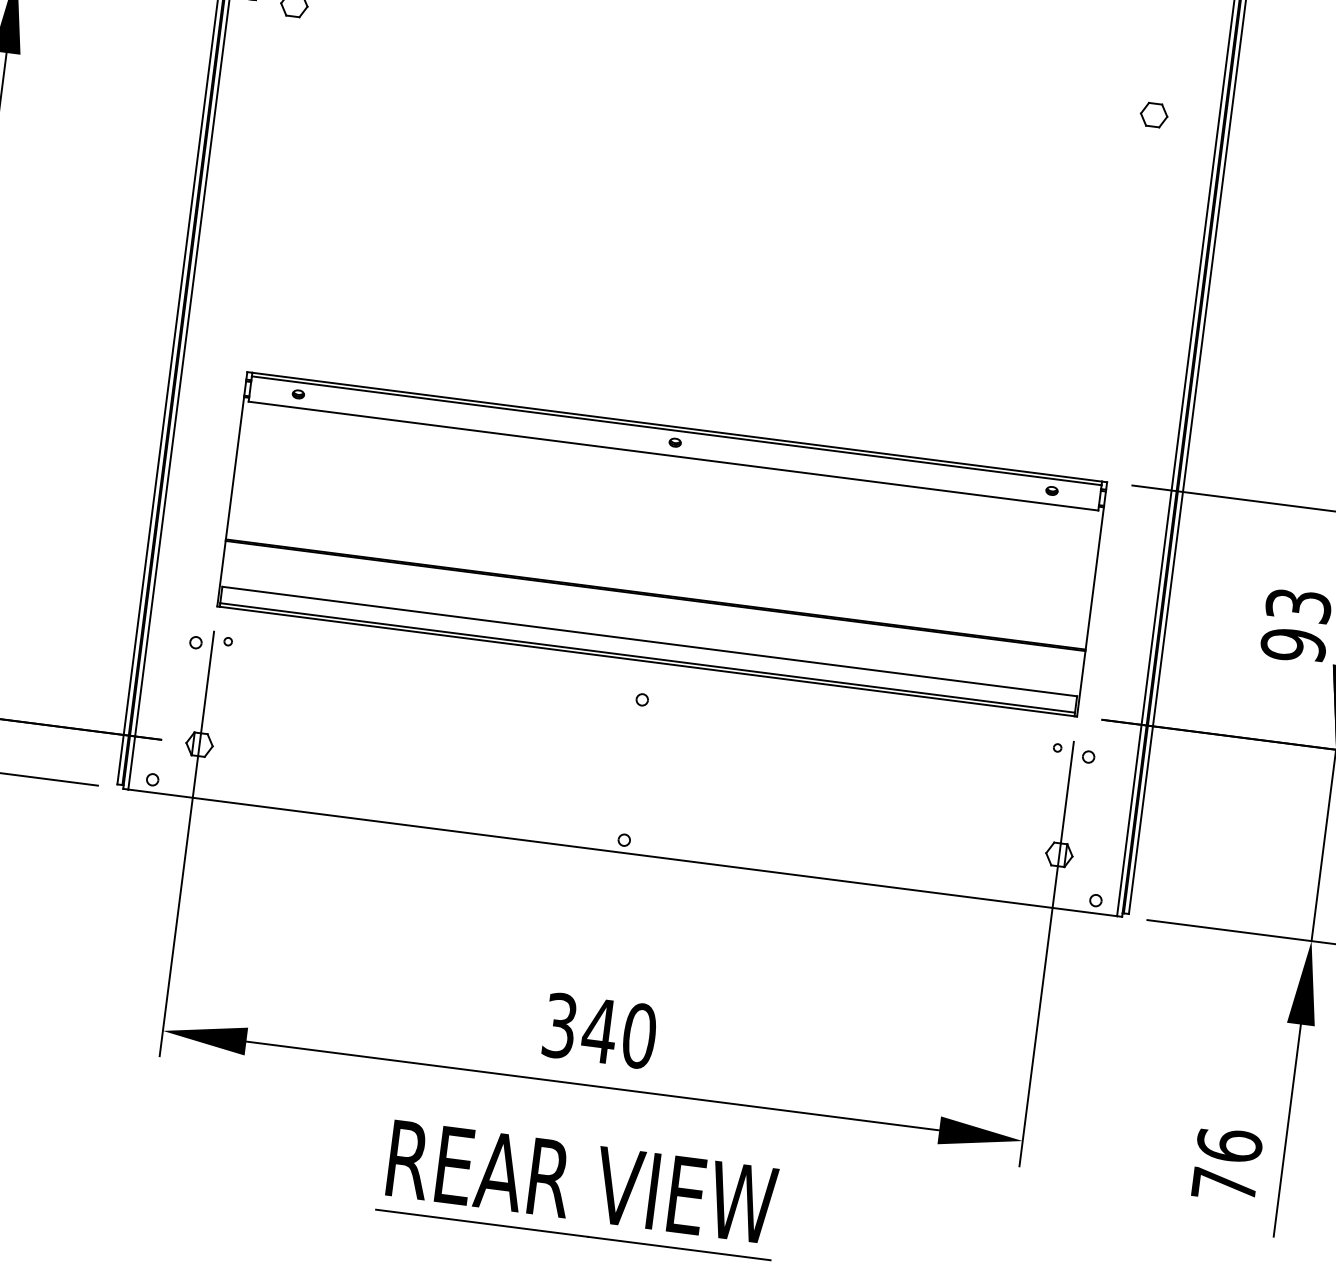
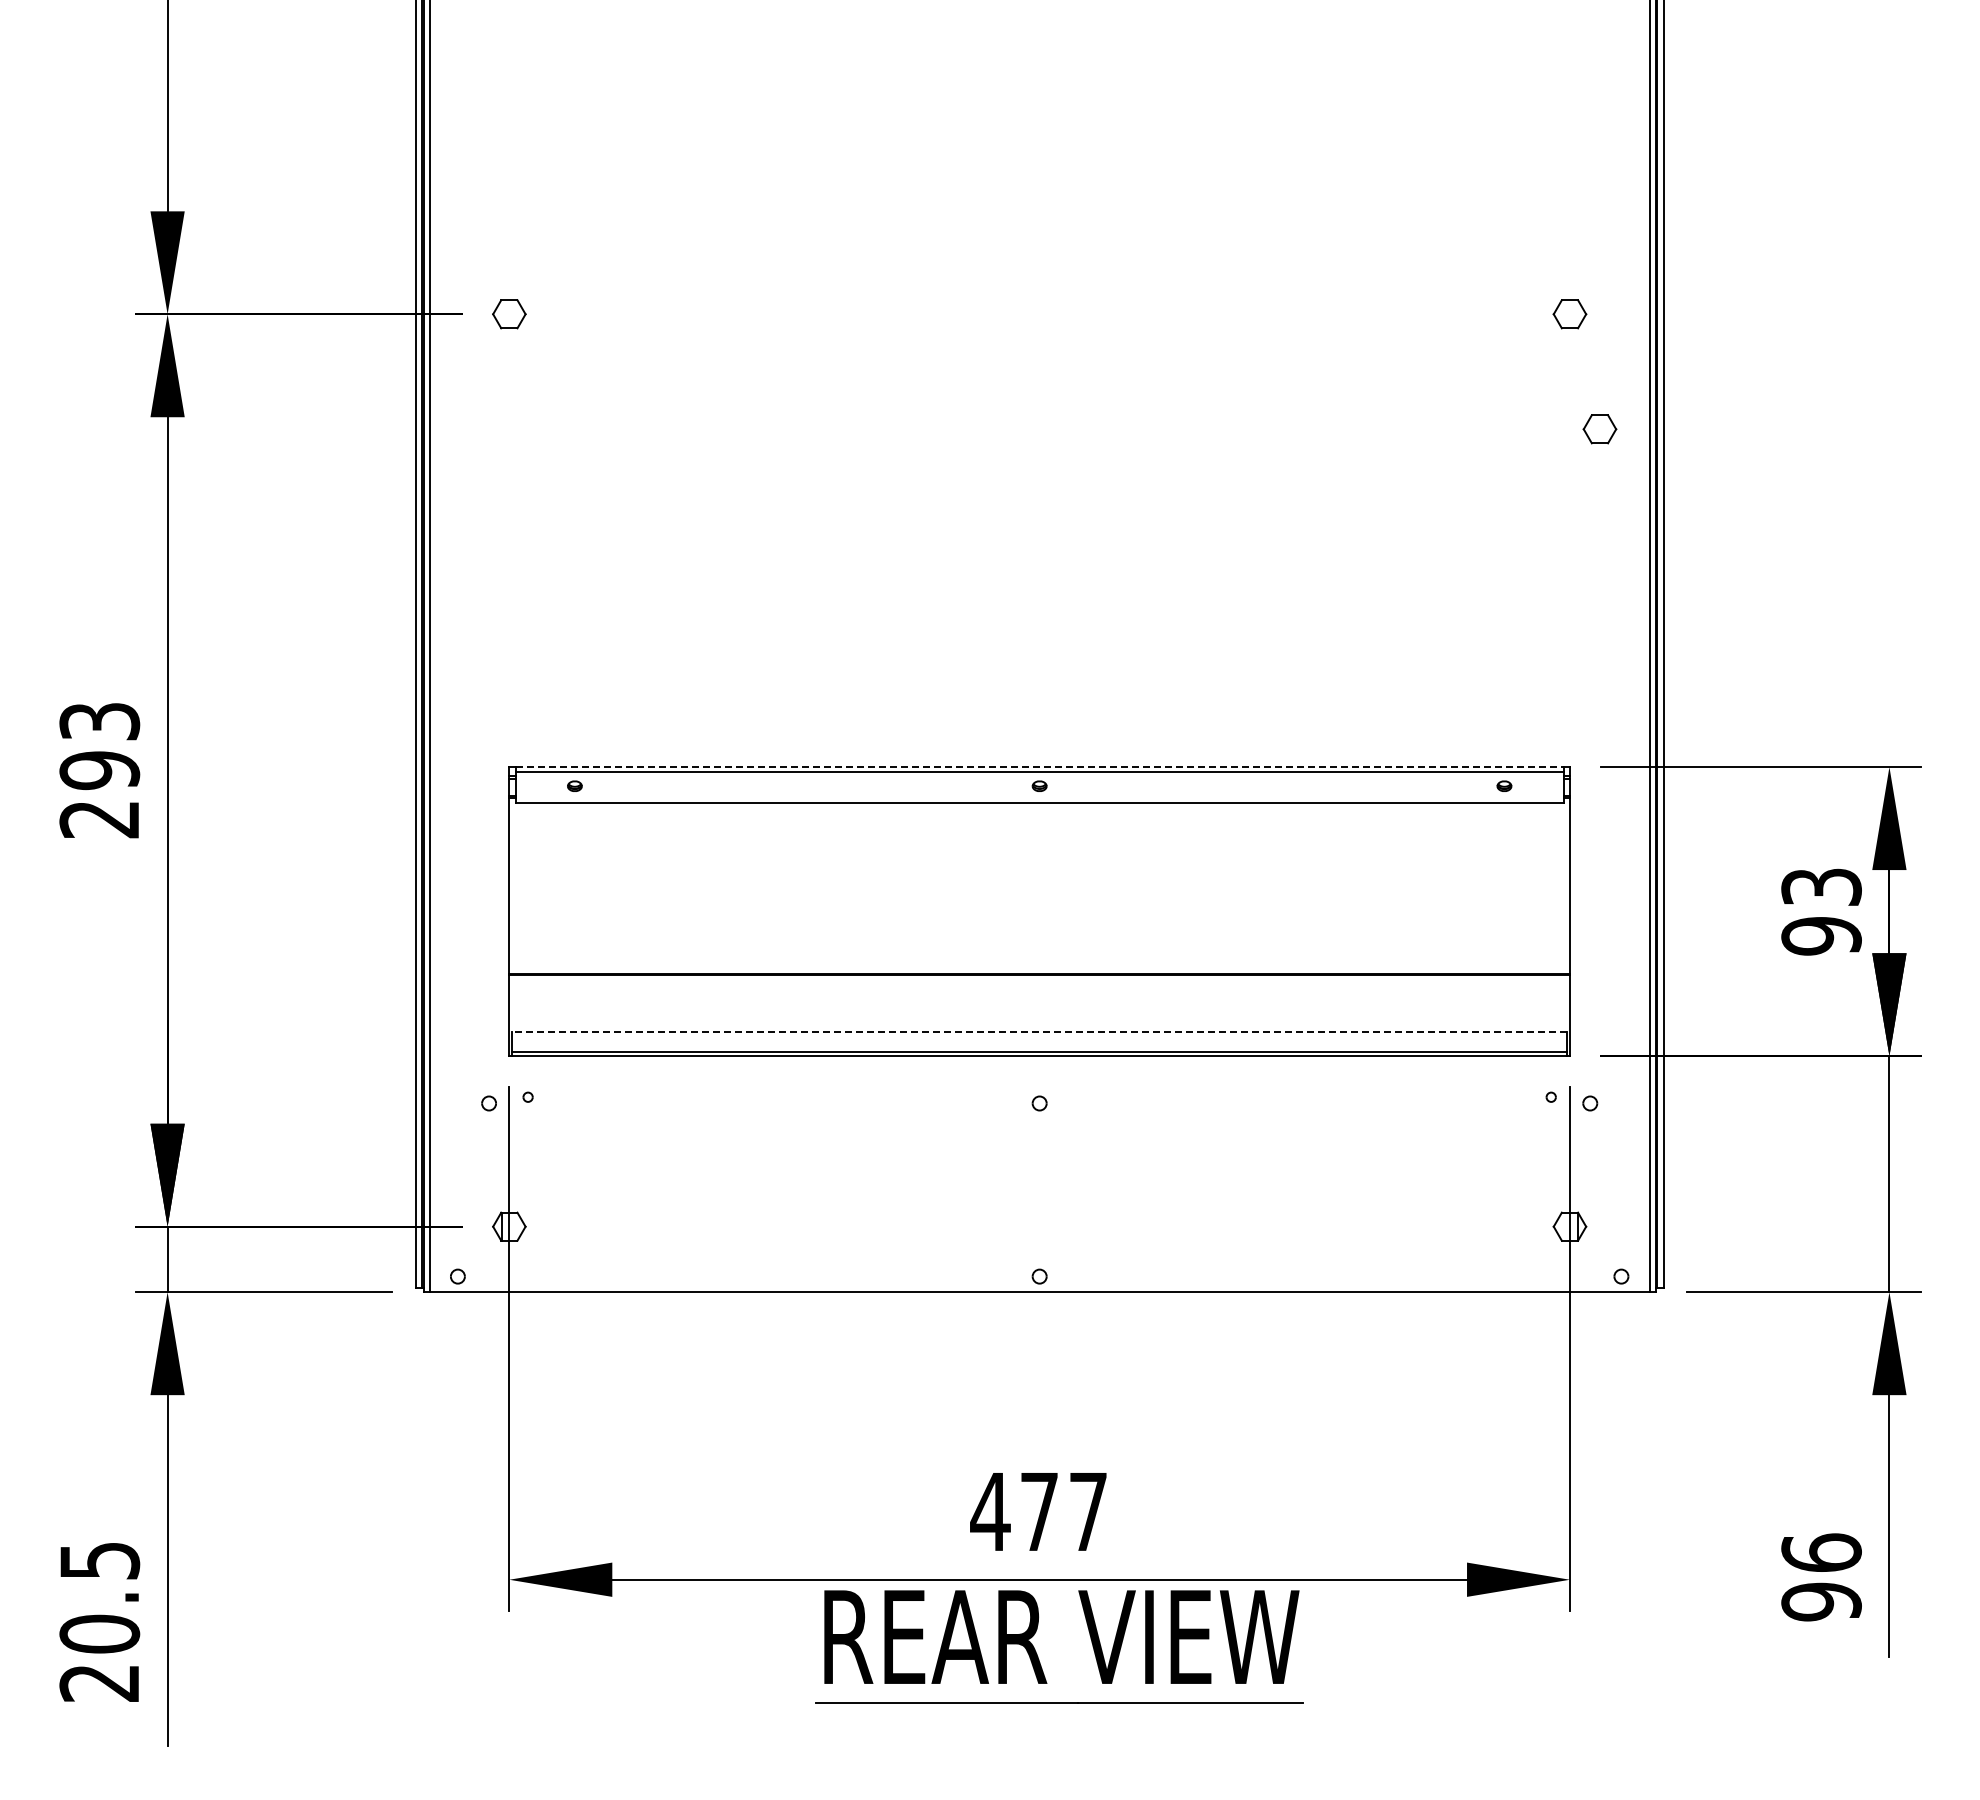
part: (1166, 211) -> (1599, 429), added
line: (677, 427) -> (1040, 767), solid -> dashed
line: (649, 641) -> (1039, 1031), solid -> dashed
text: (598, 1030) -> (1038, 1511), 340 -> 477
text: (1224, 1184) -> (1821, 1601), 76 -> 96
part: (561, 1195) -> (1038, 1656), moved

